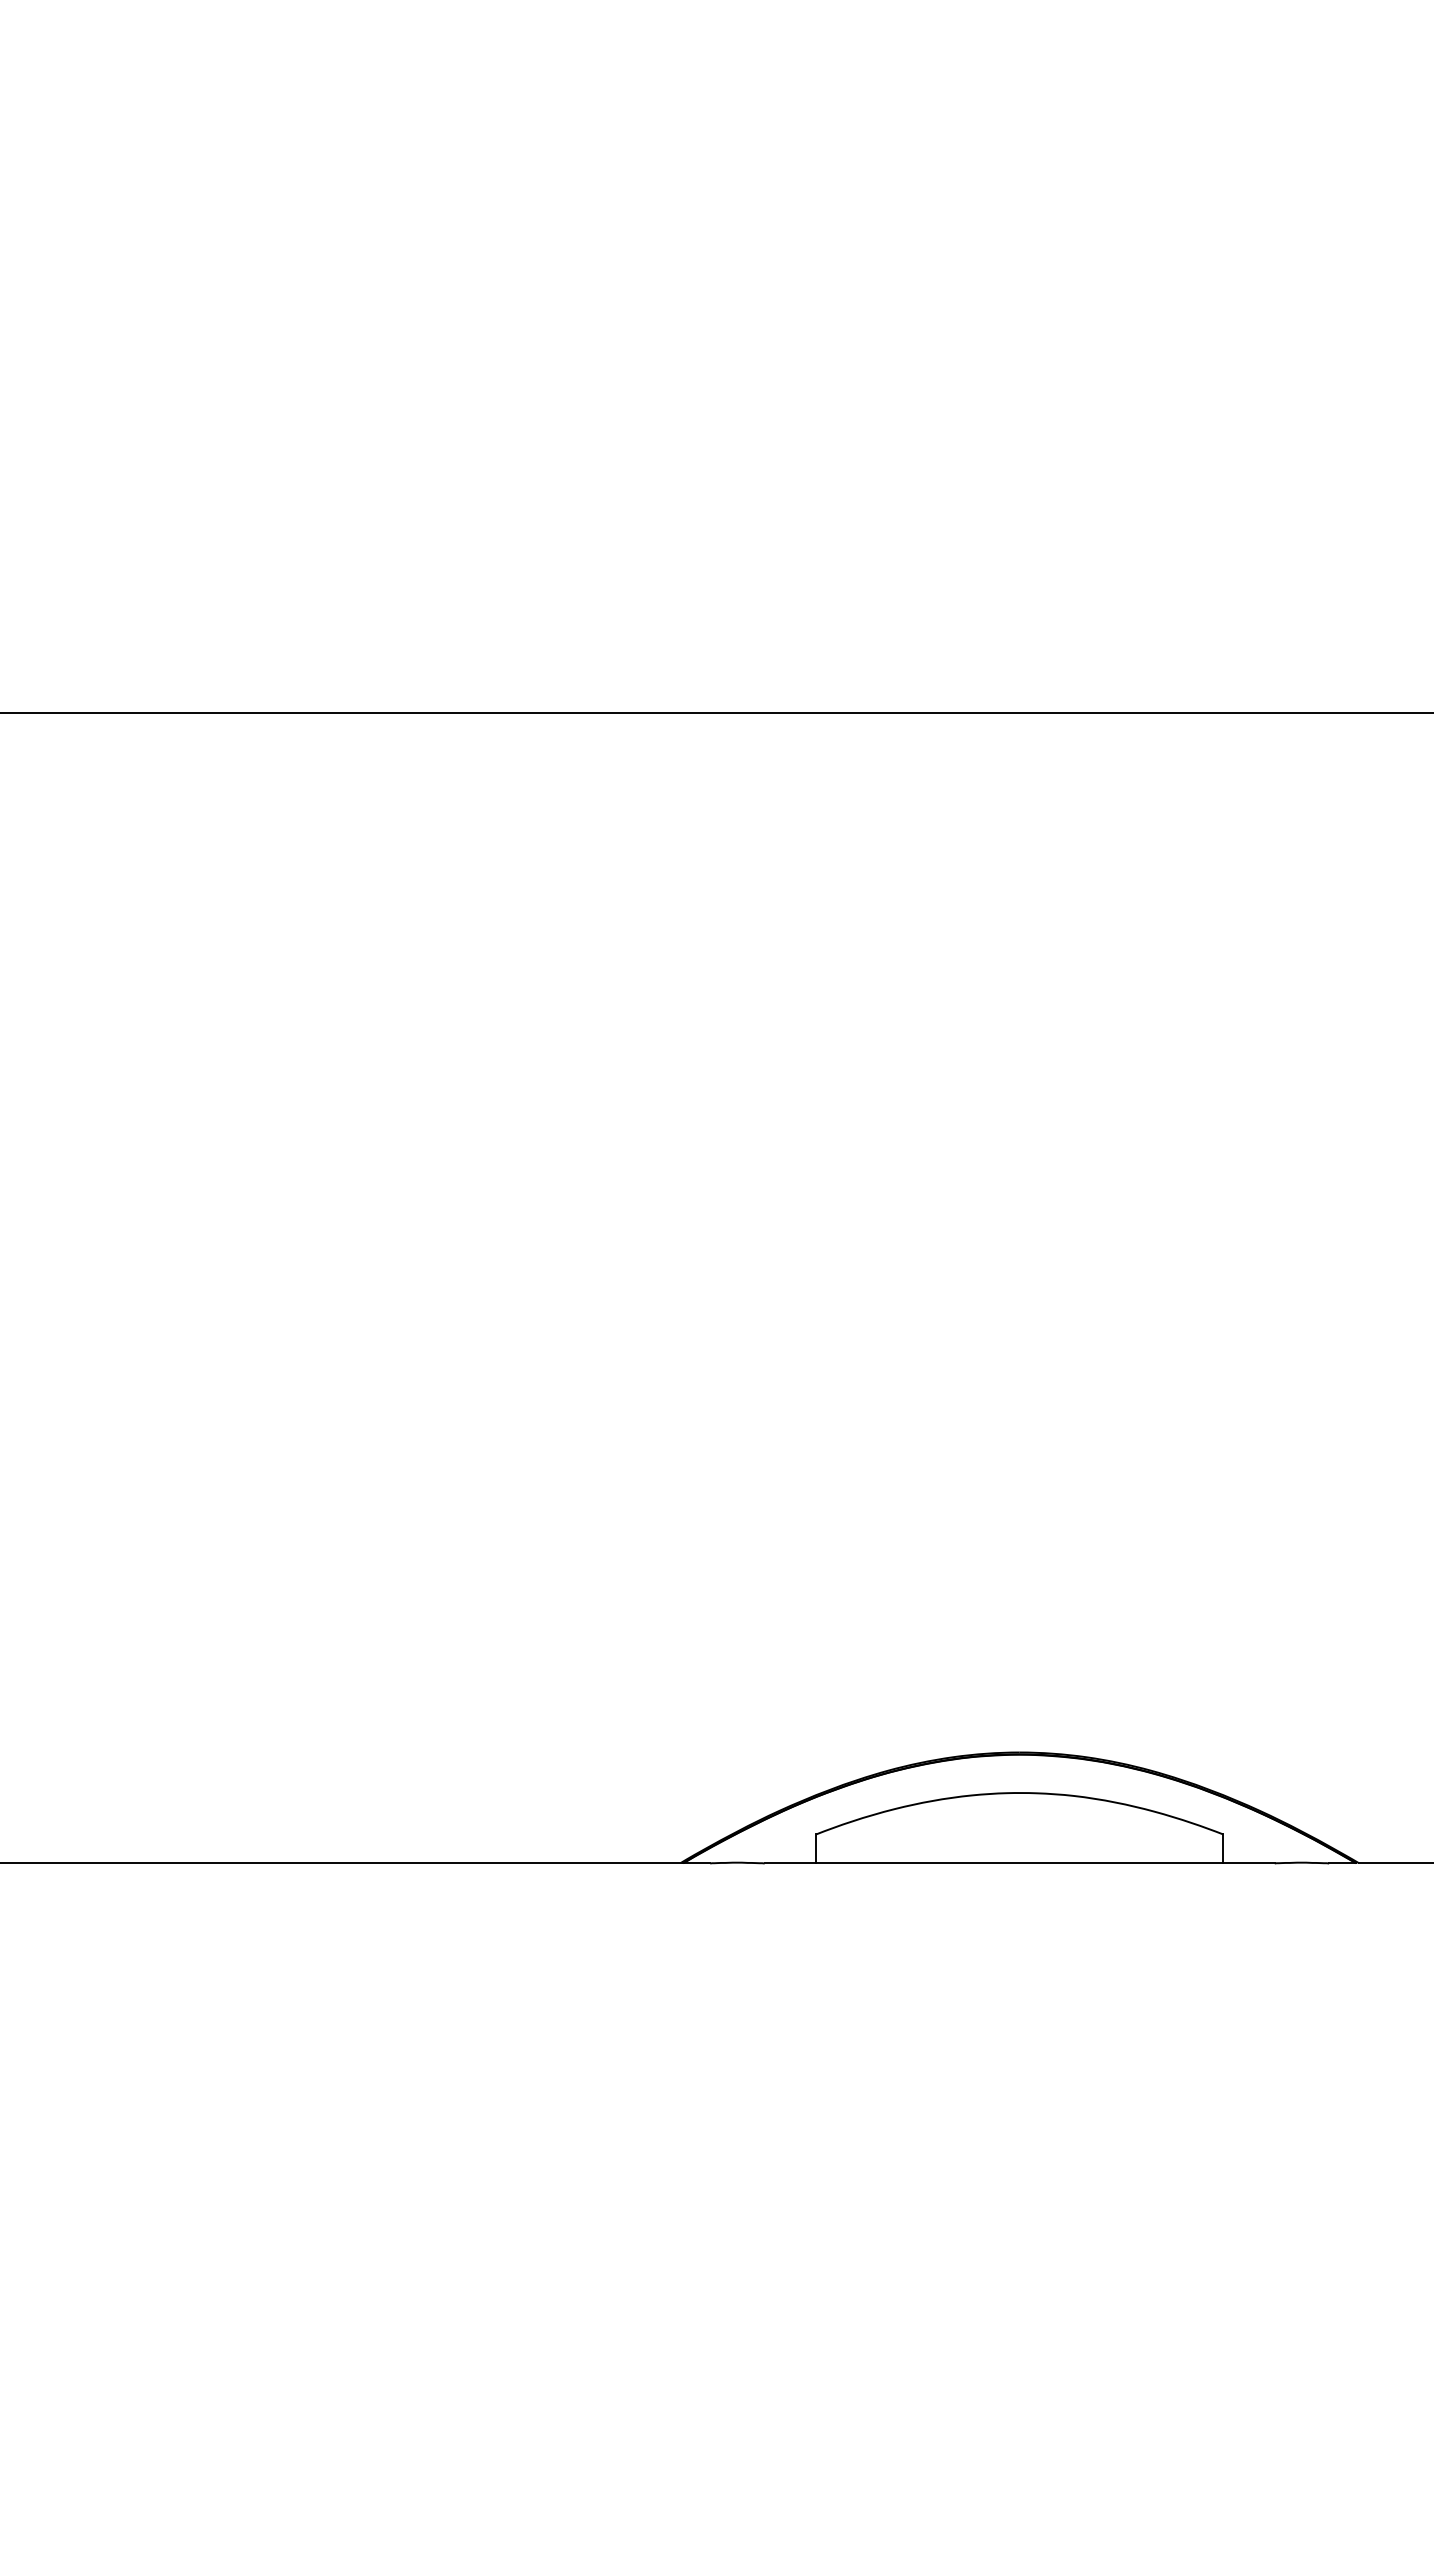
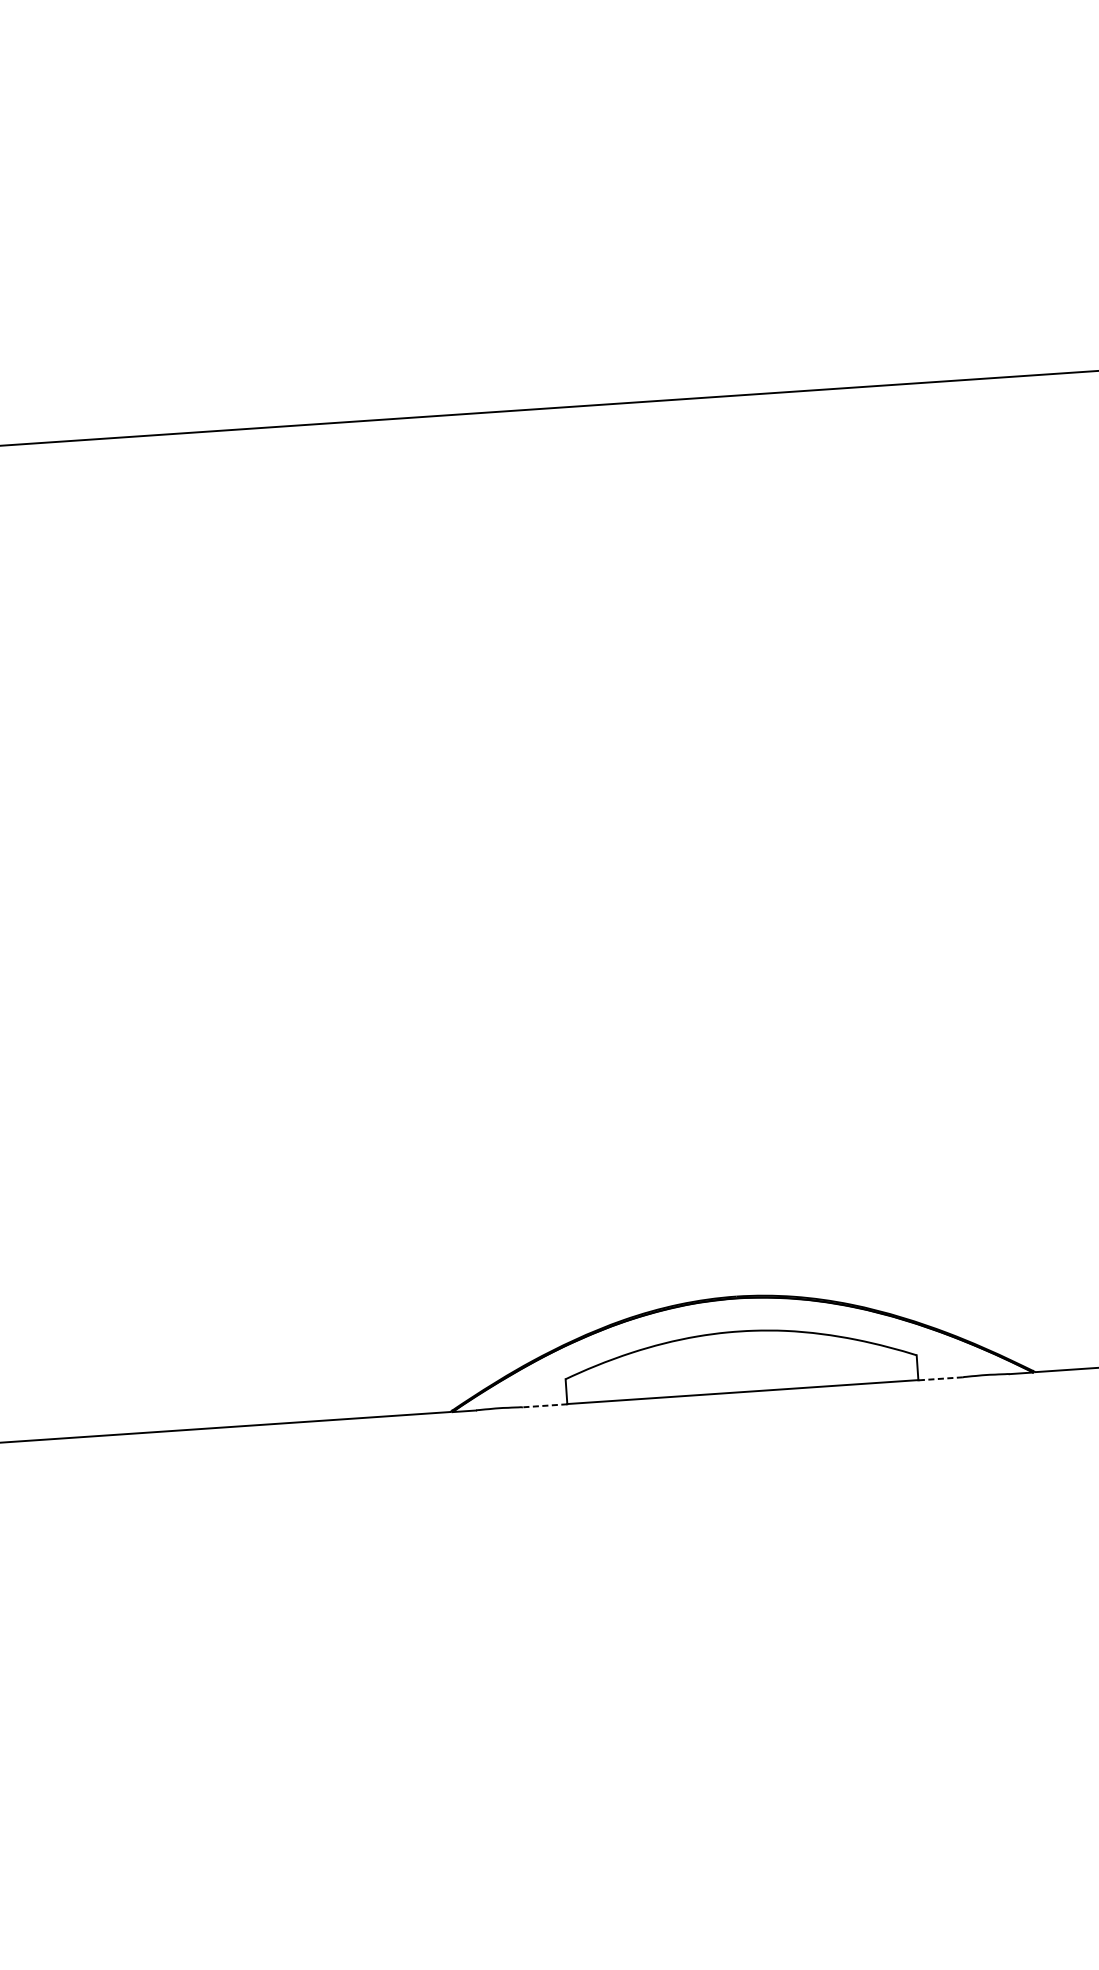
line: (790, 1863) -> (545, 1405), solid -> dashed
line: (1249, 1863) -> (941, 1378), solid -> dashed

